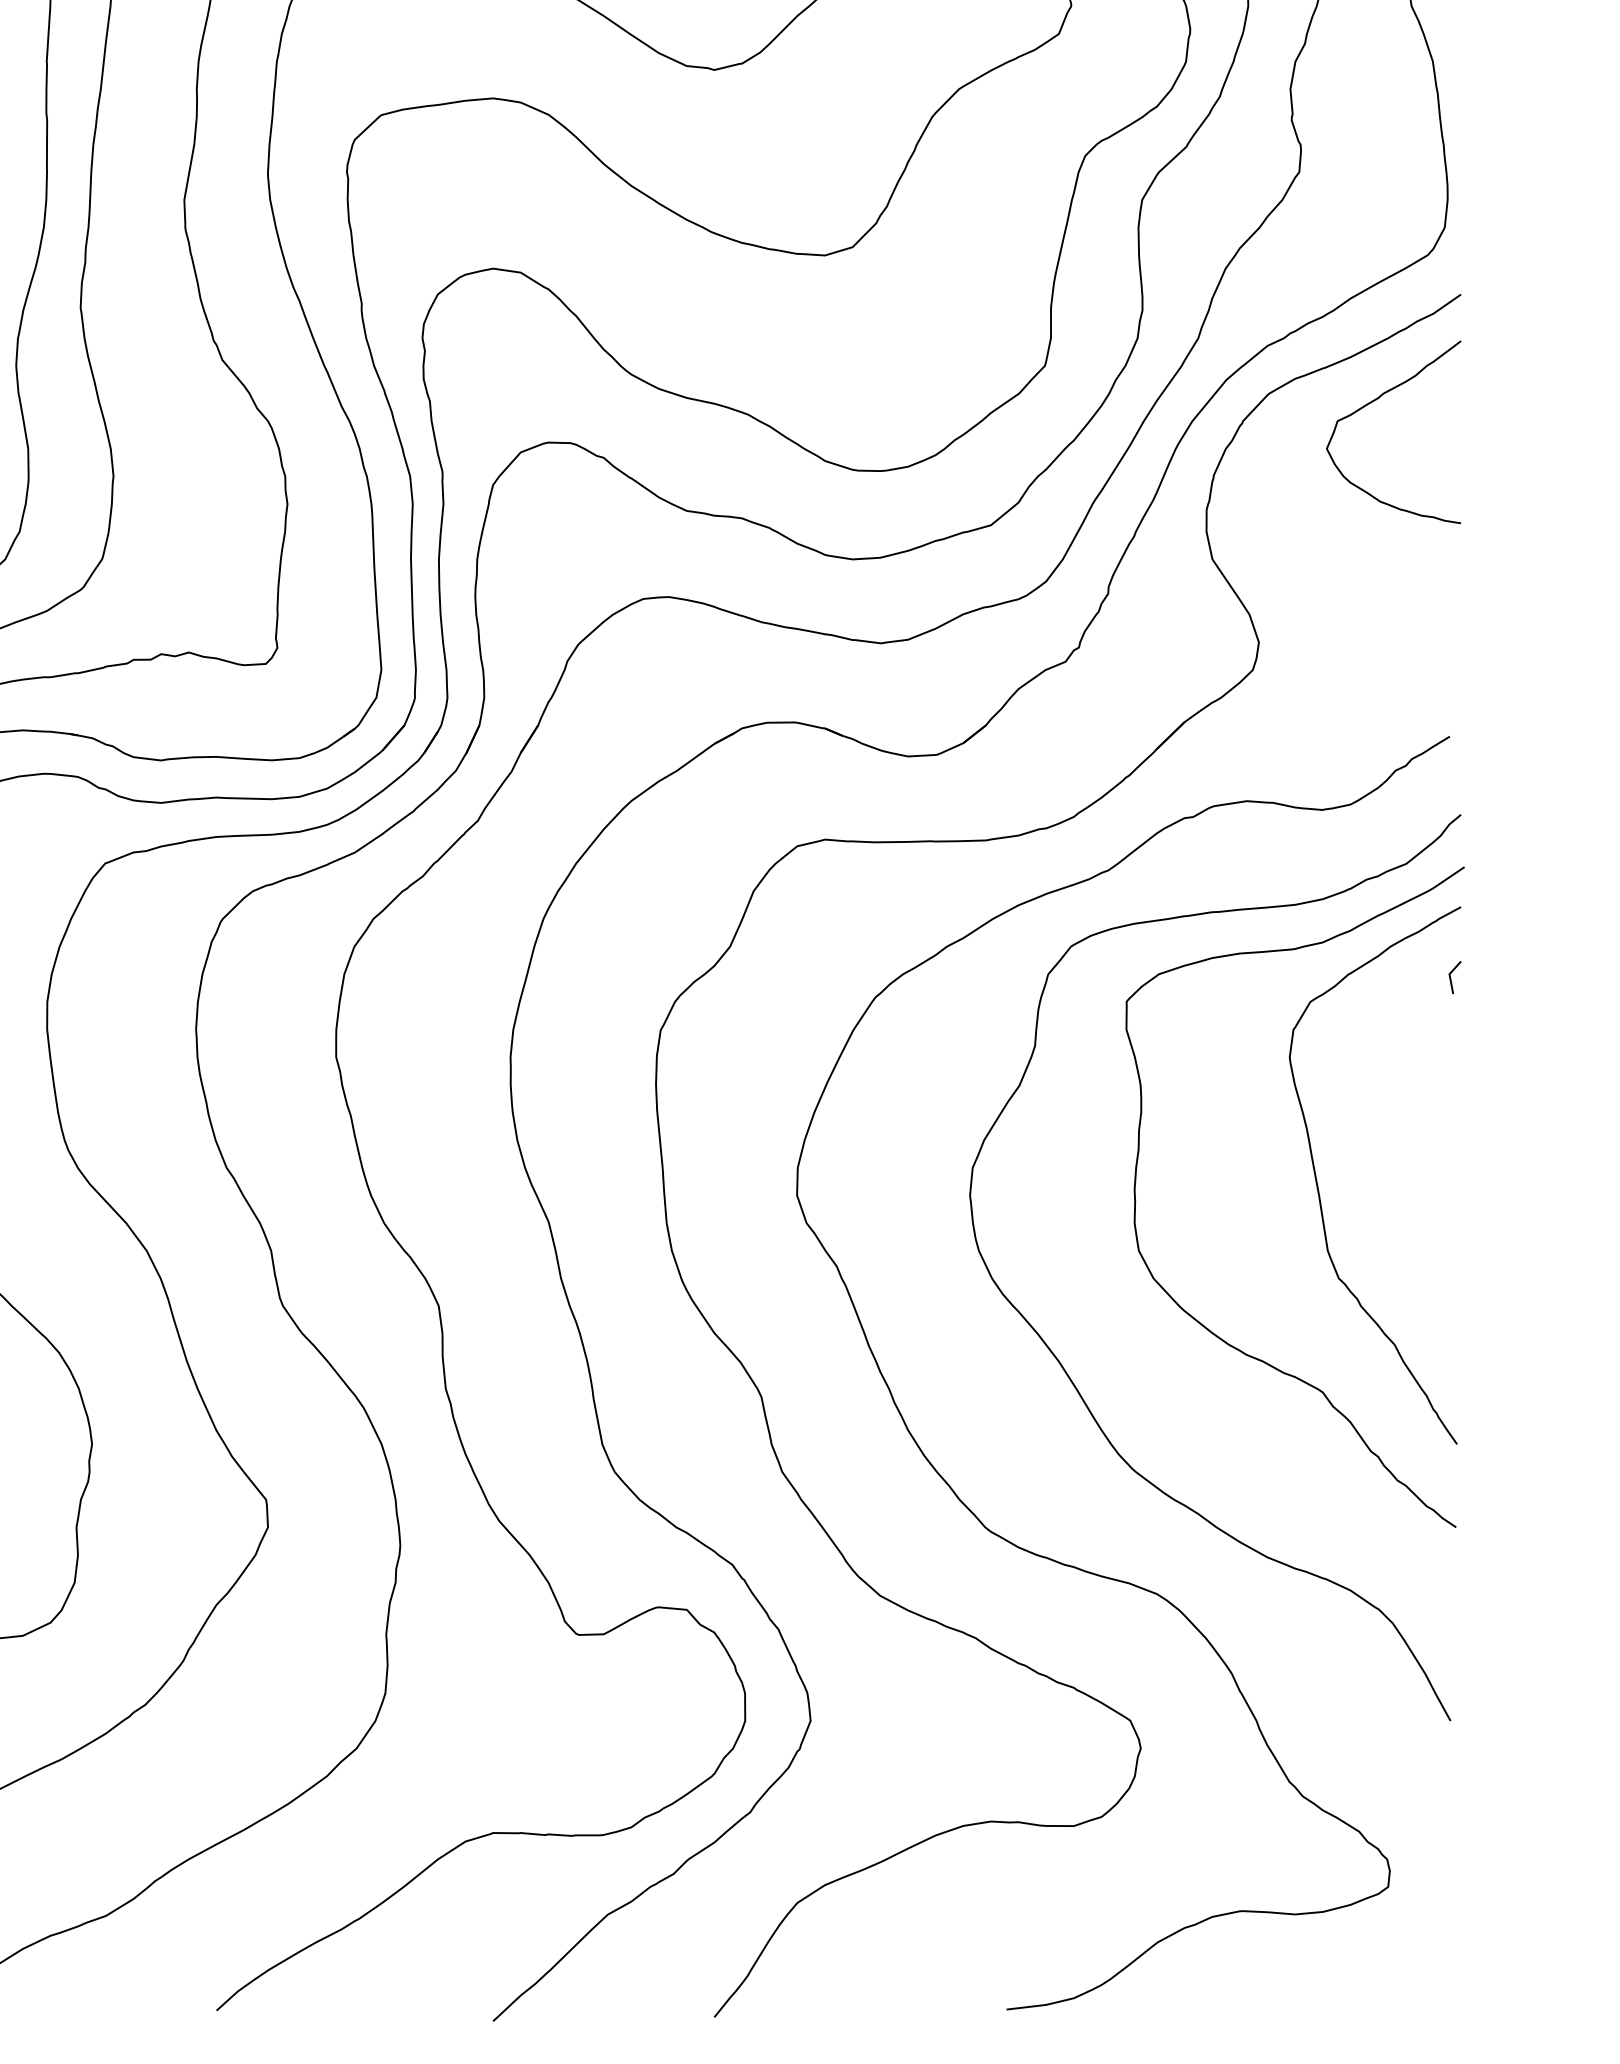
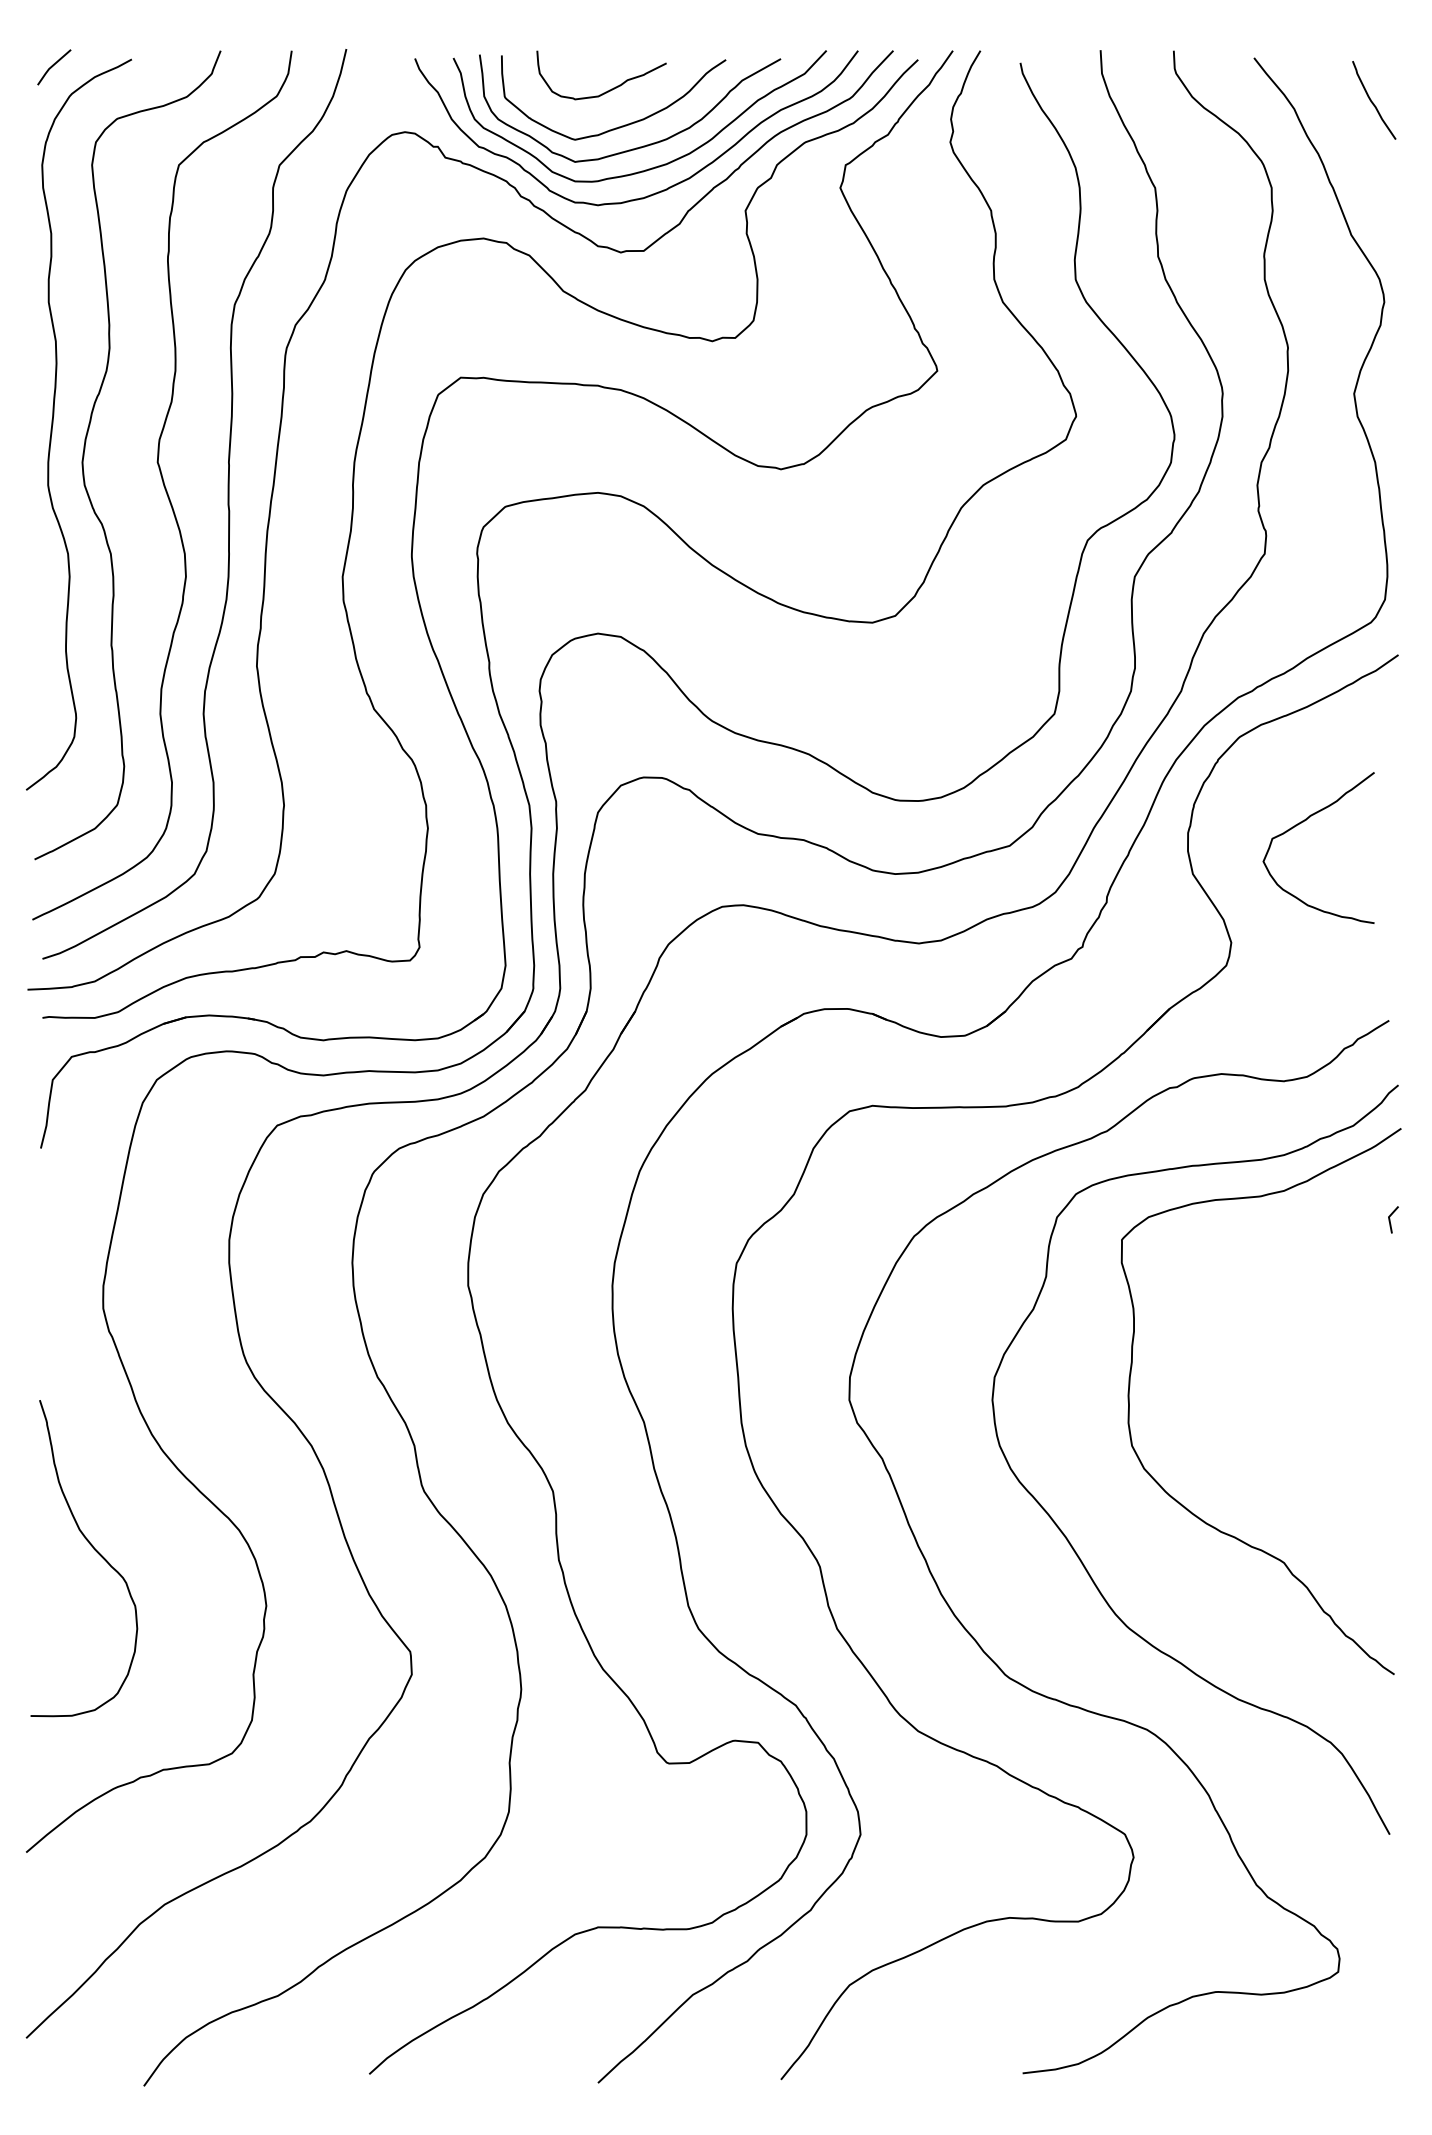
curve: (1377, 400) -> (1305, 821), moved
curve: (1318, 1183) -> (1280, 1390), removed

